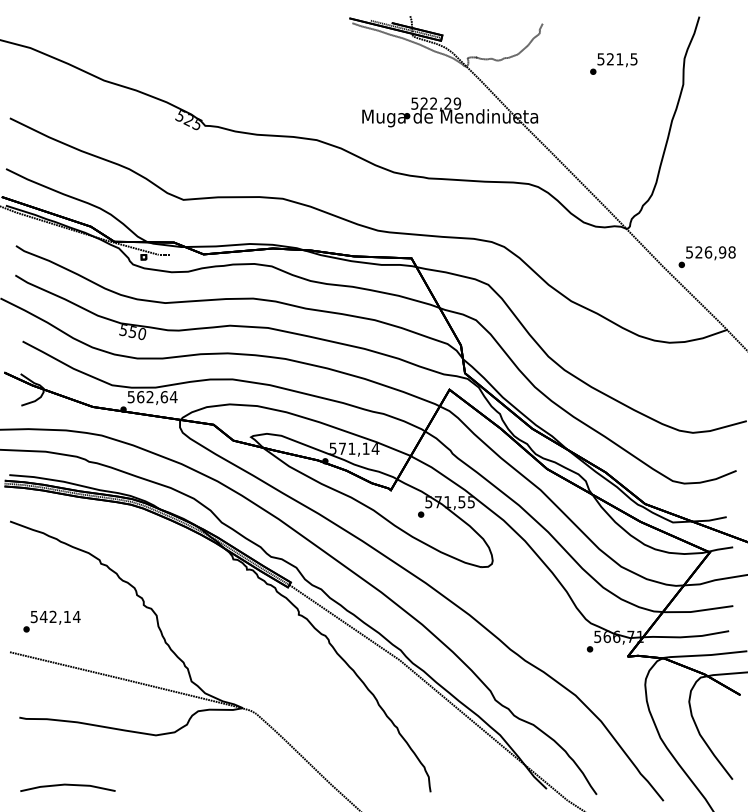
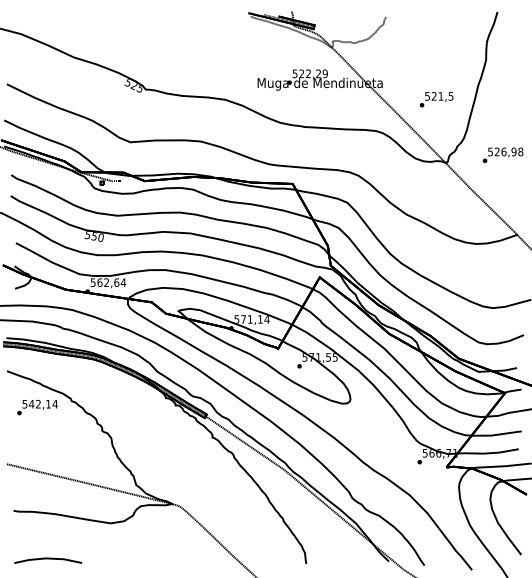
text: (613, 63) -> (436, 99), moved
text: (706, 256) -> (502, 154), moved
text: (51, 621) -> (37, 407), moved

